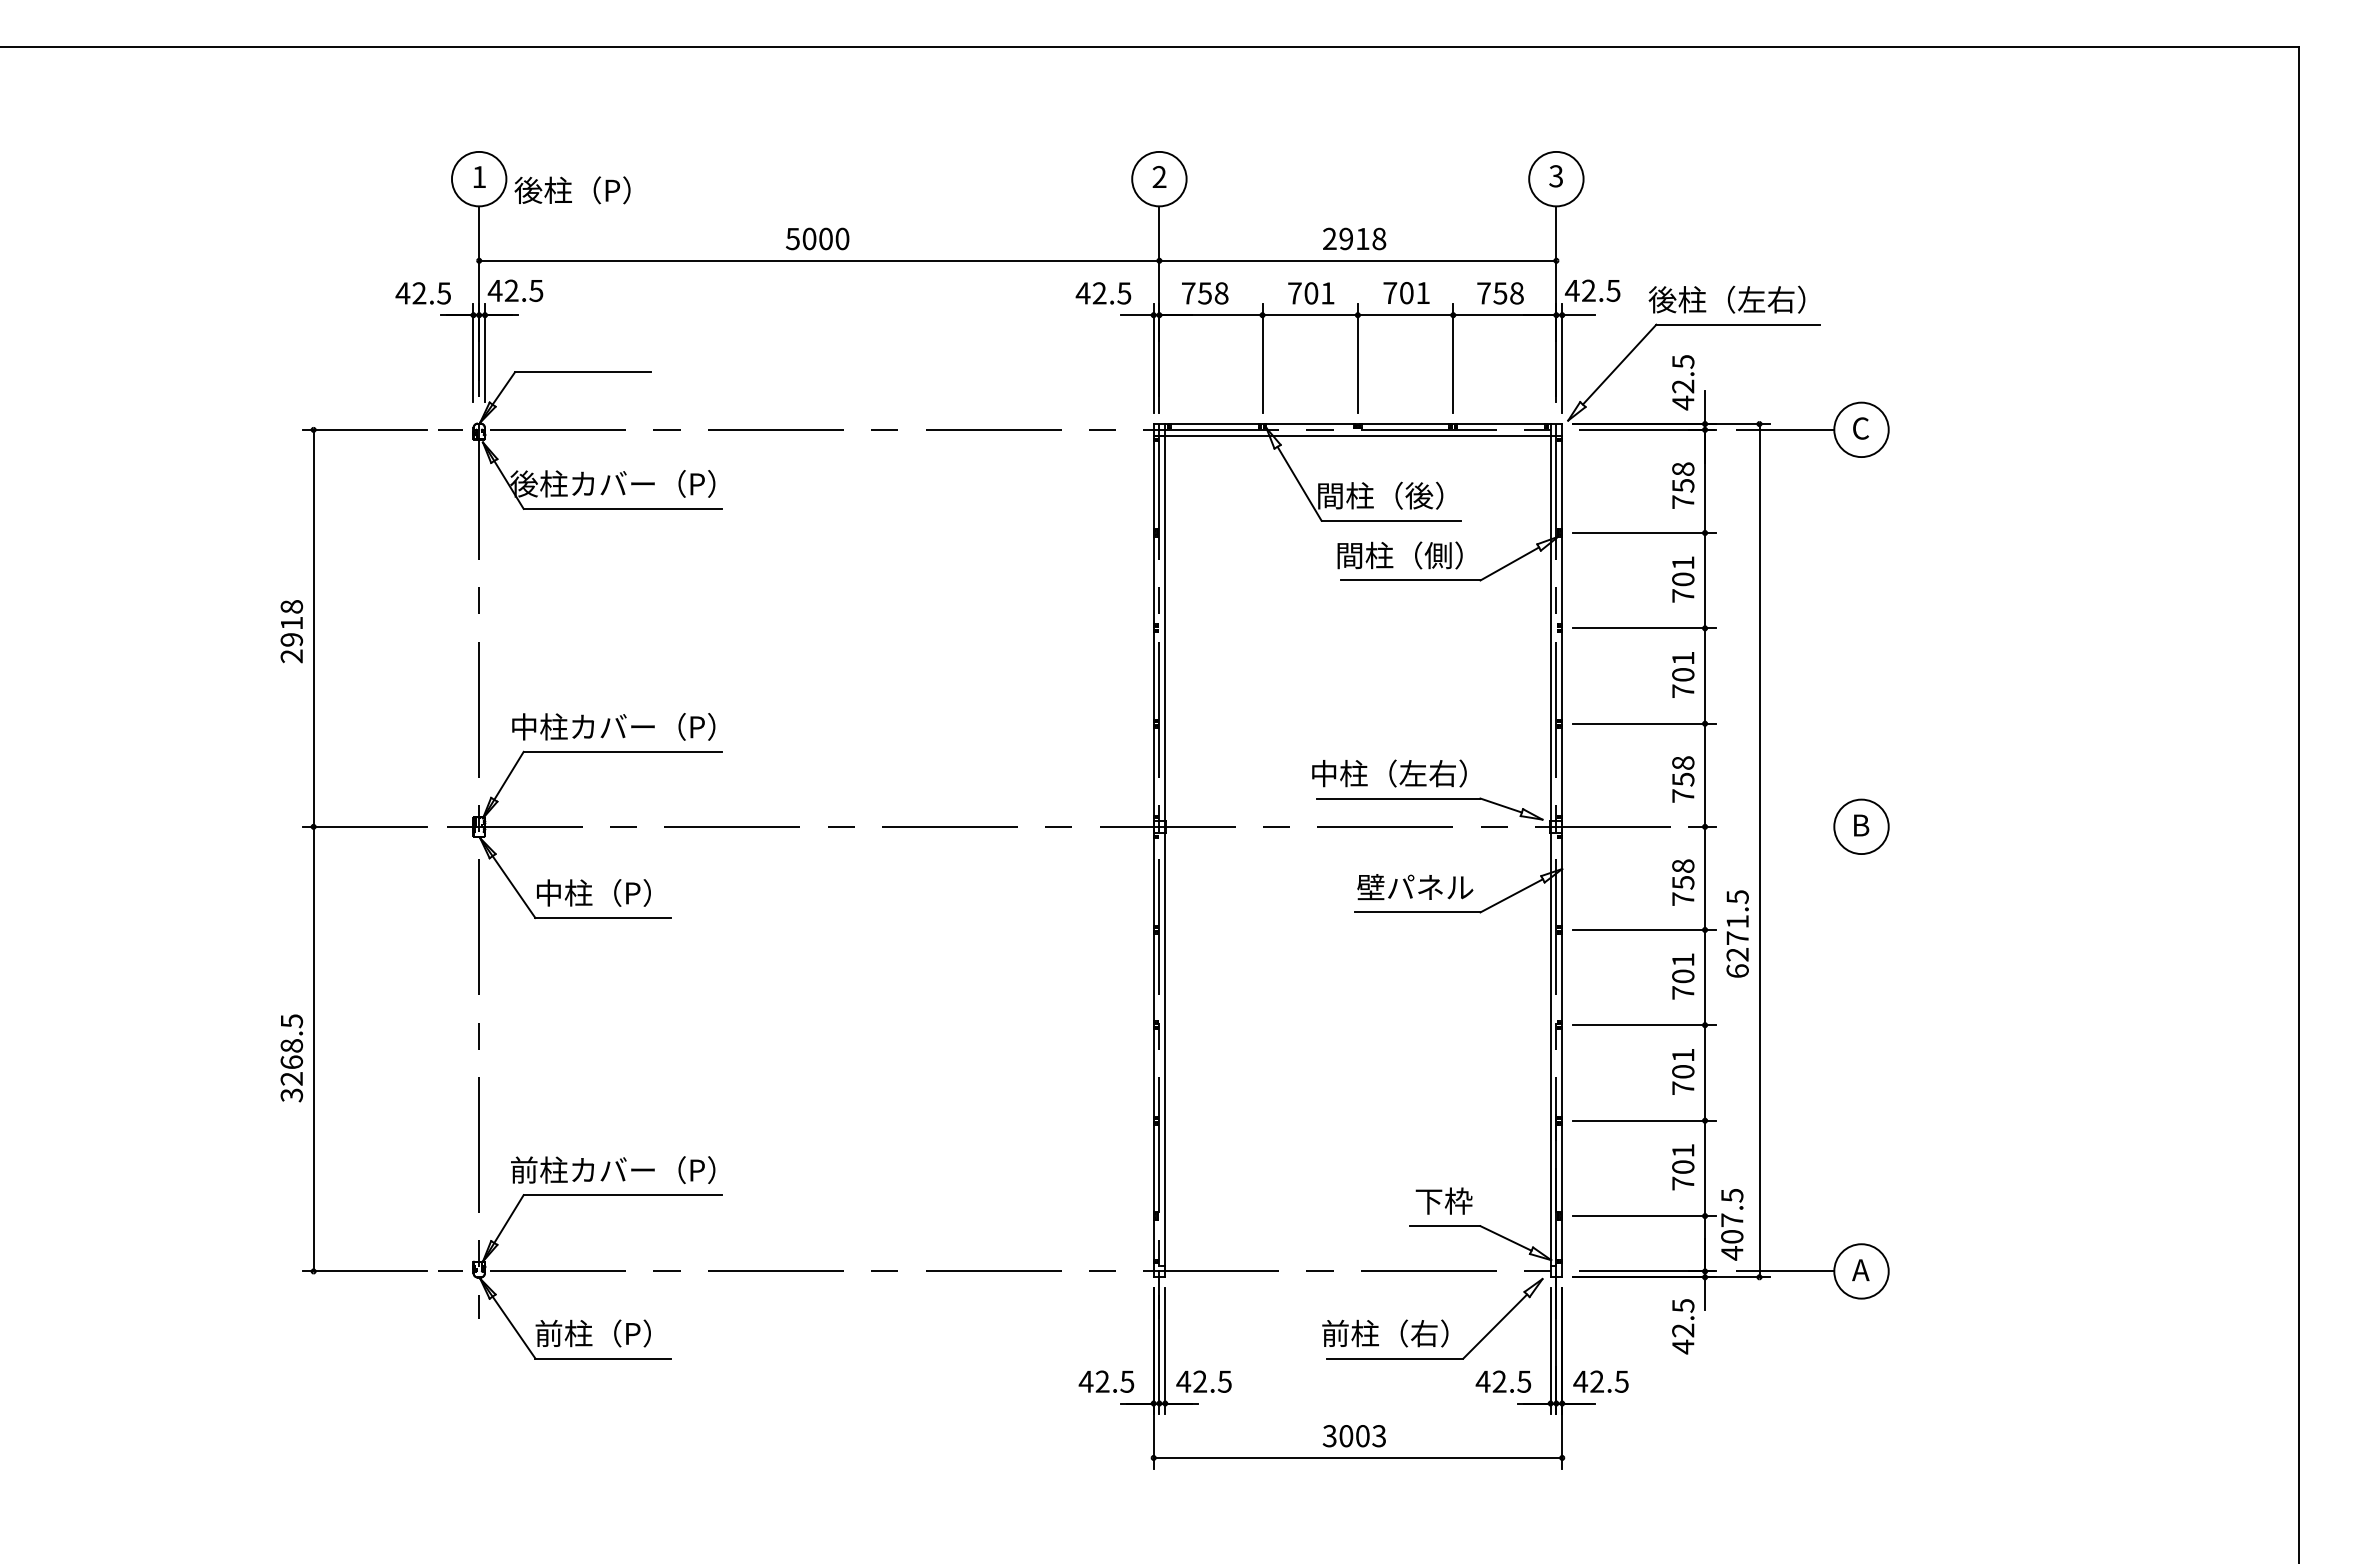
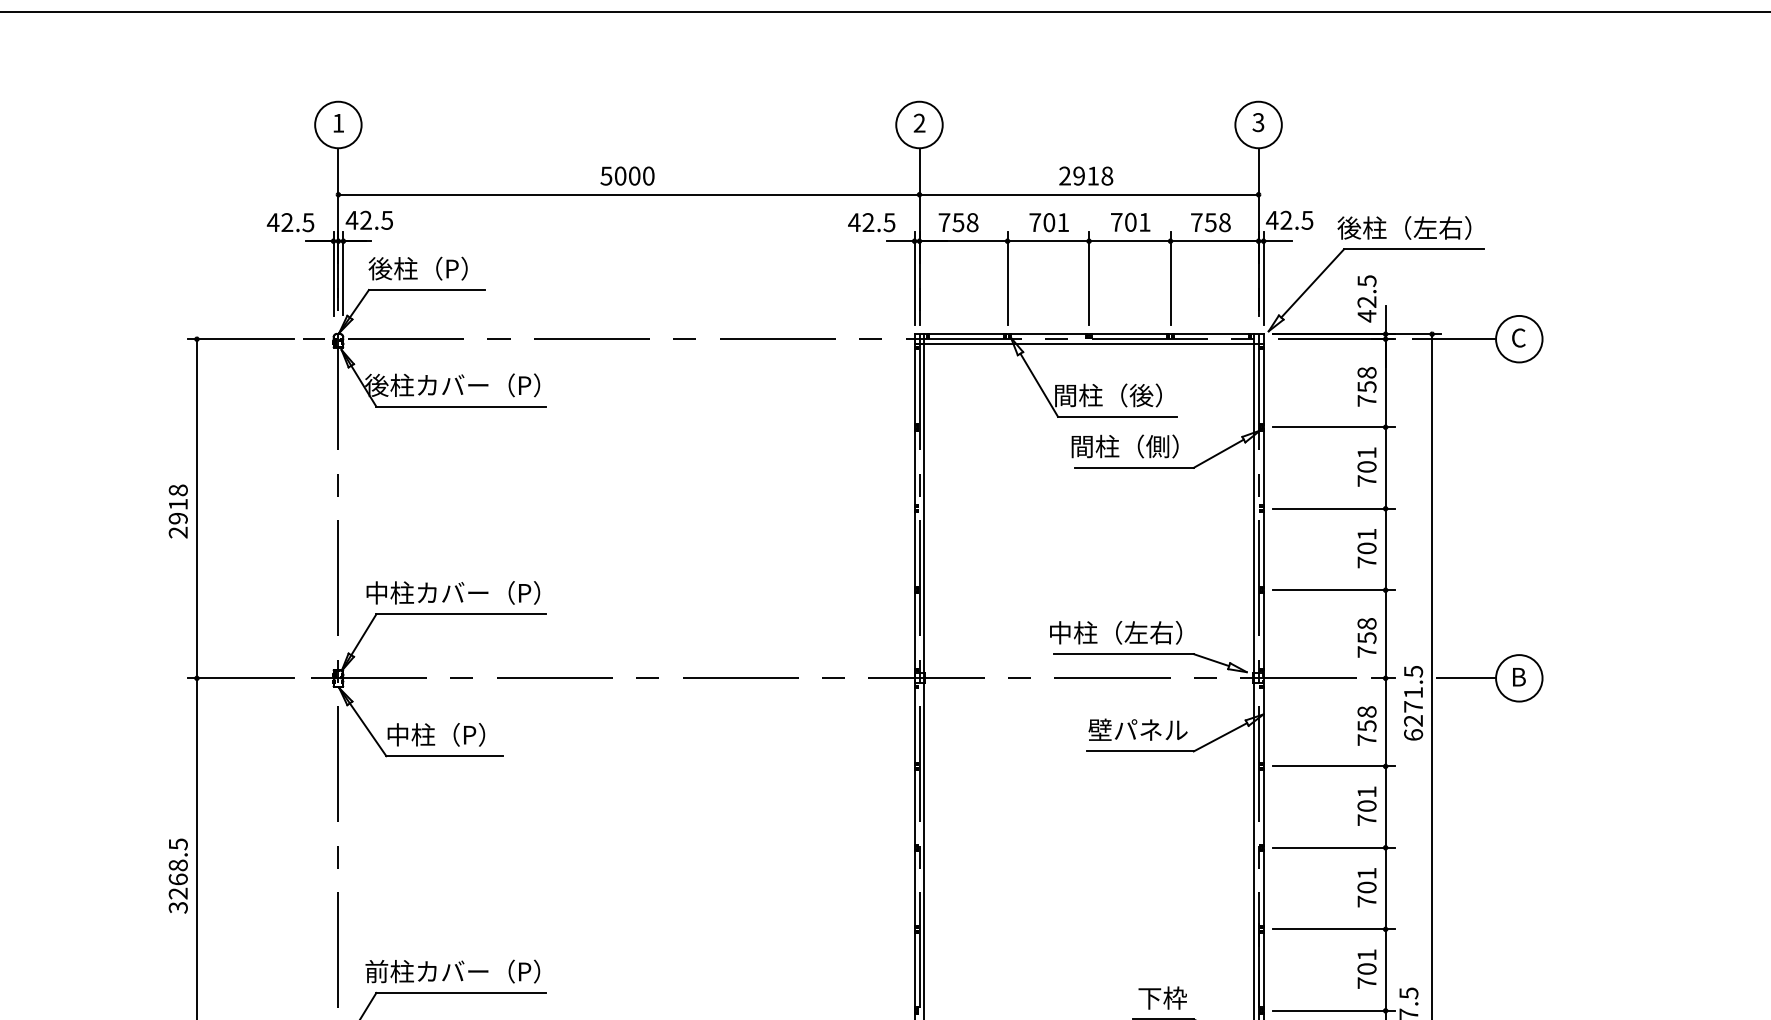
text: (572, 190) -> (418, 268), moved
line: (1798, 826) -> (1465, 678), added
text: (1737, 933) -> (1413, 702), moved

